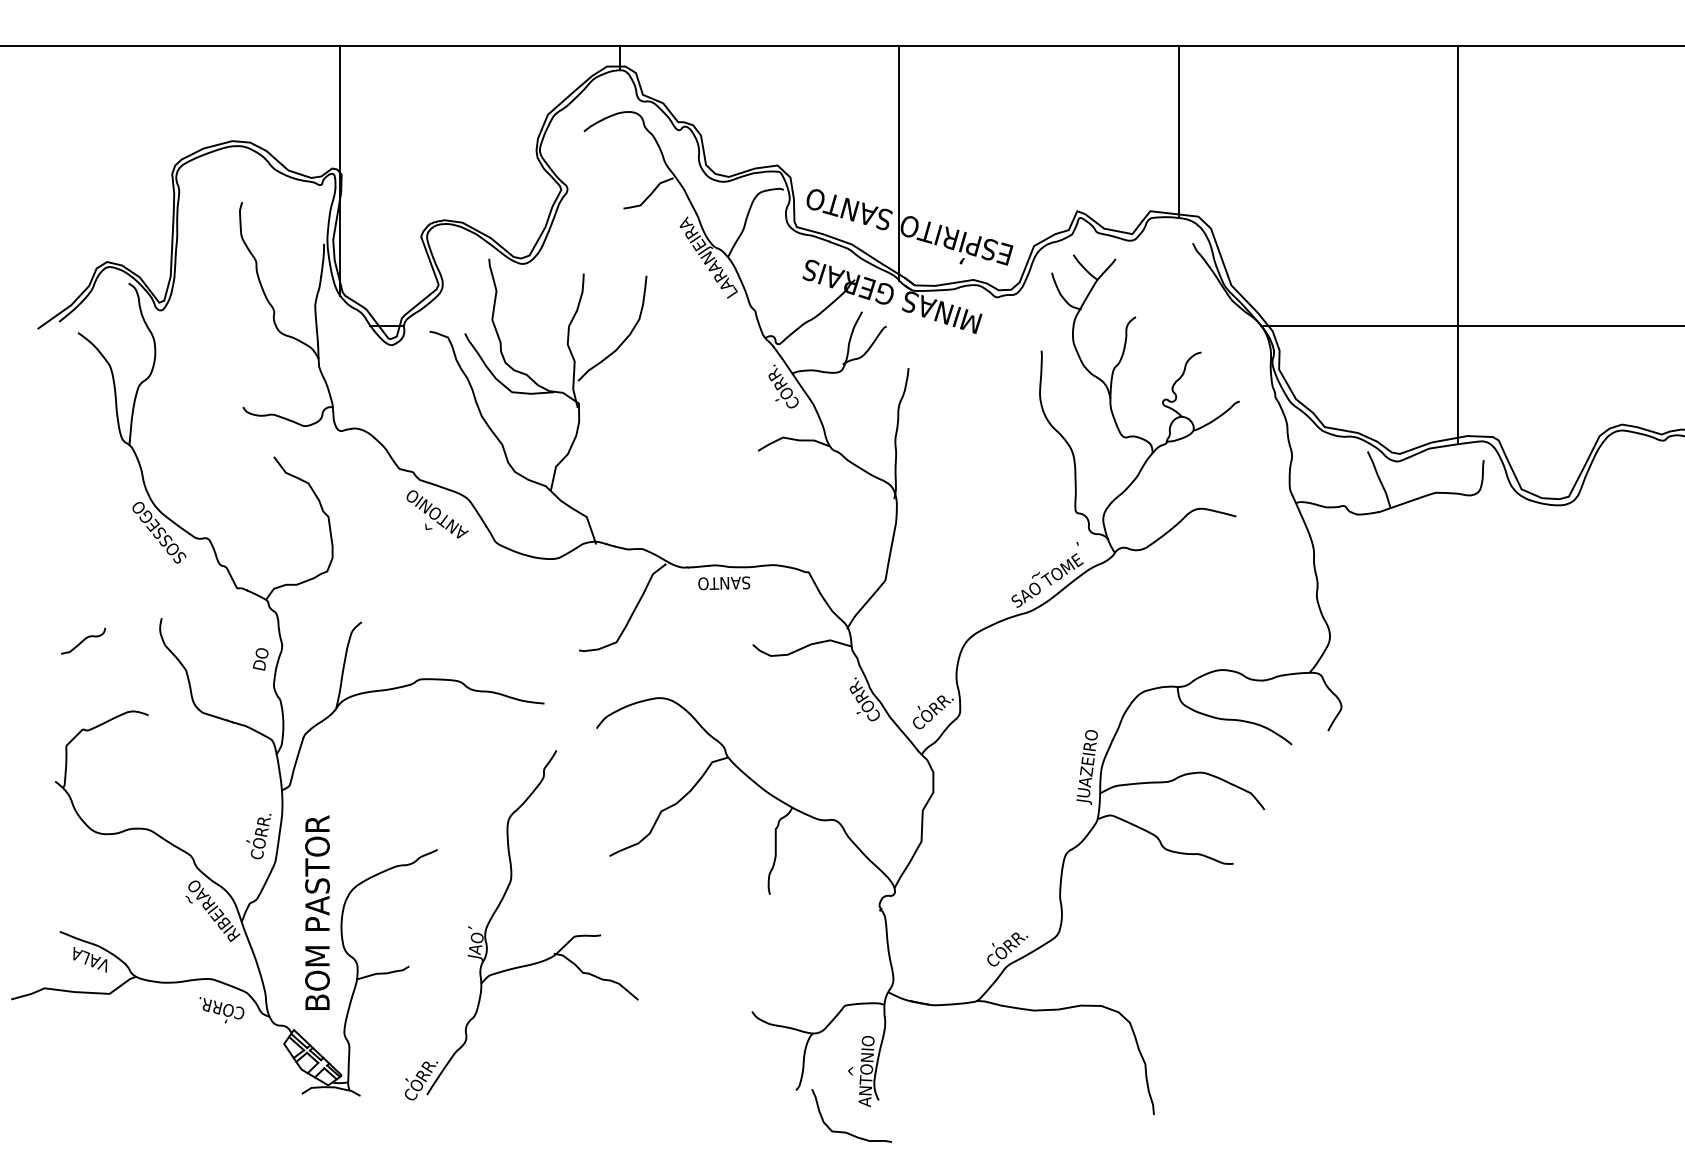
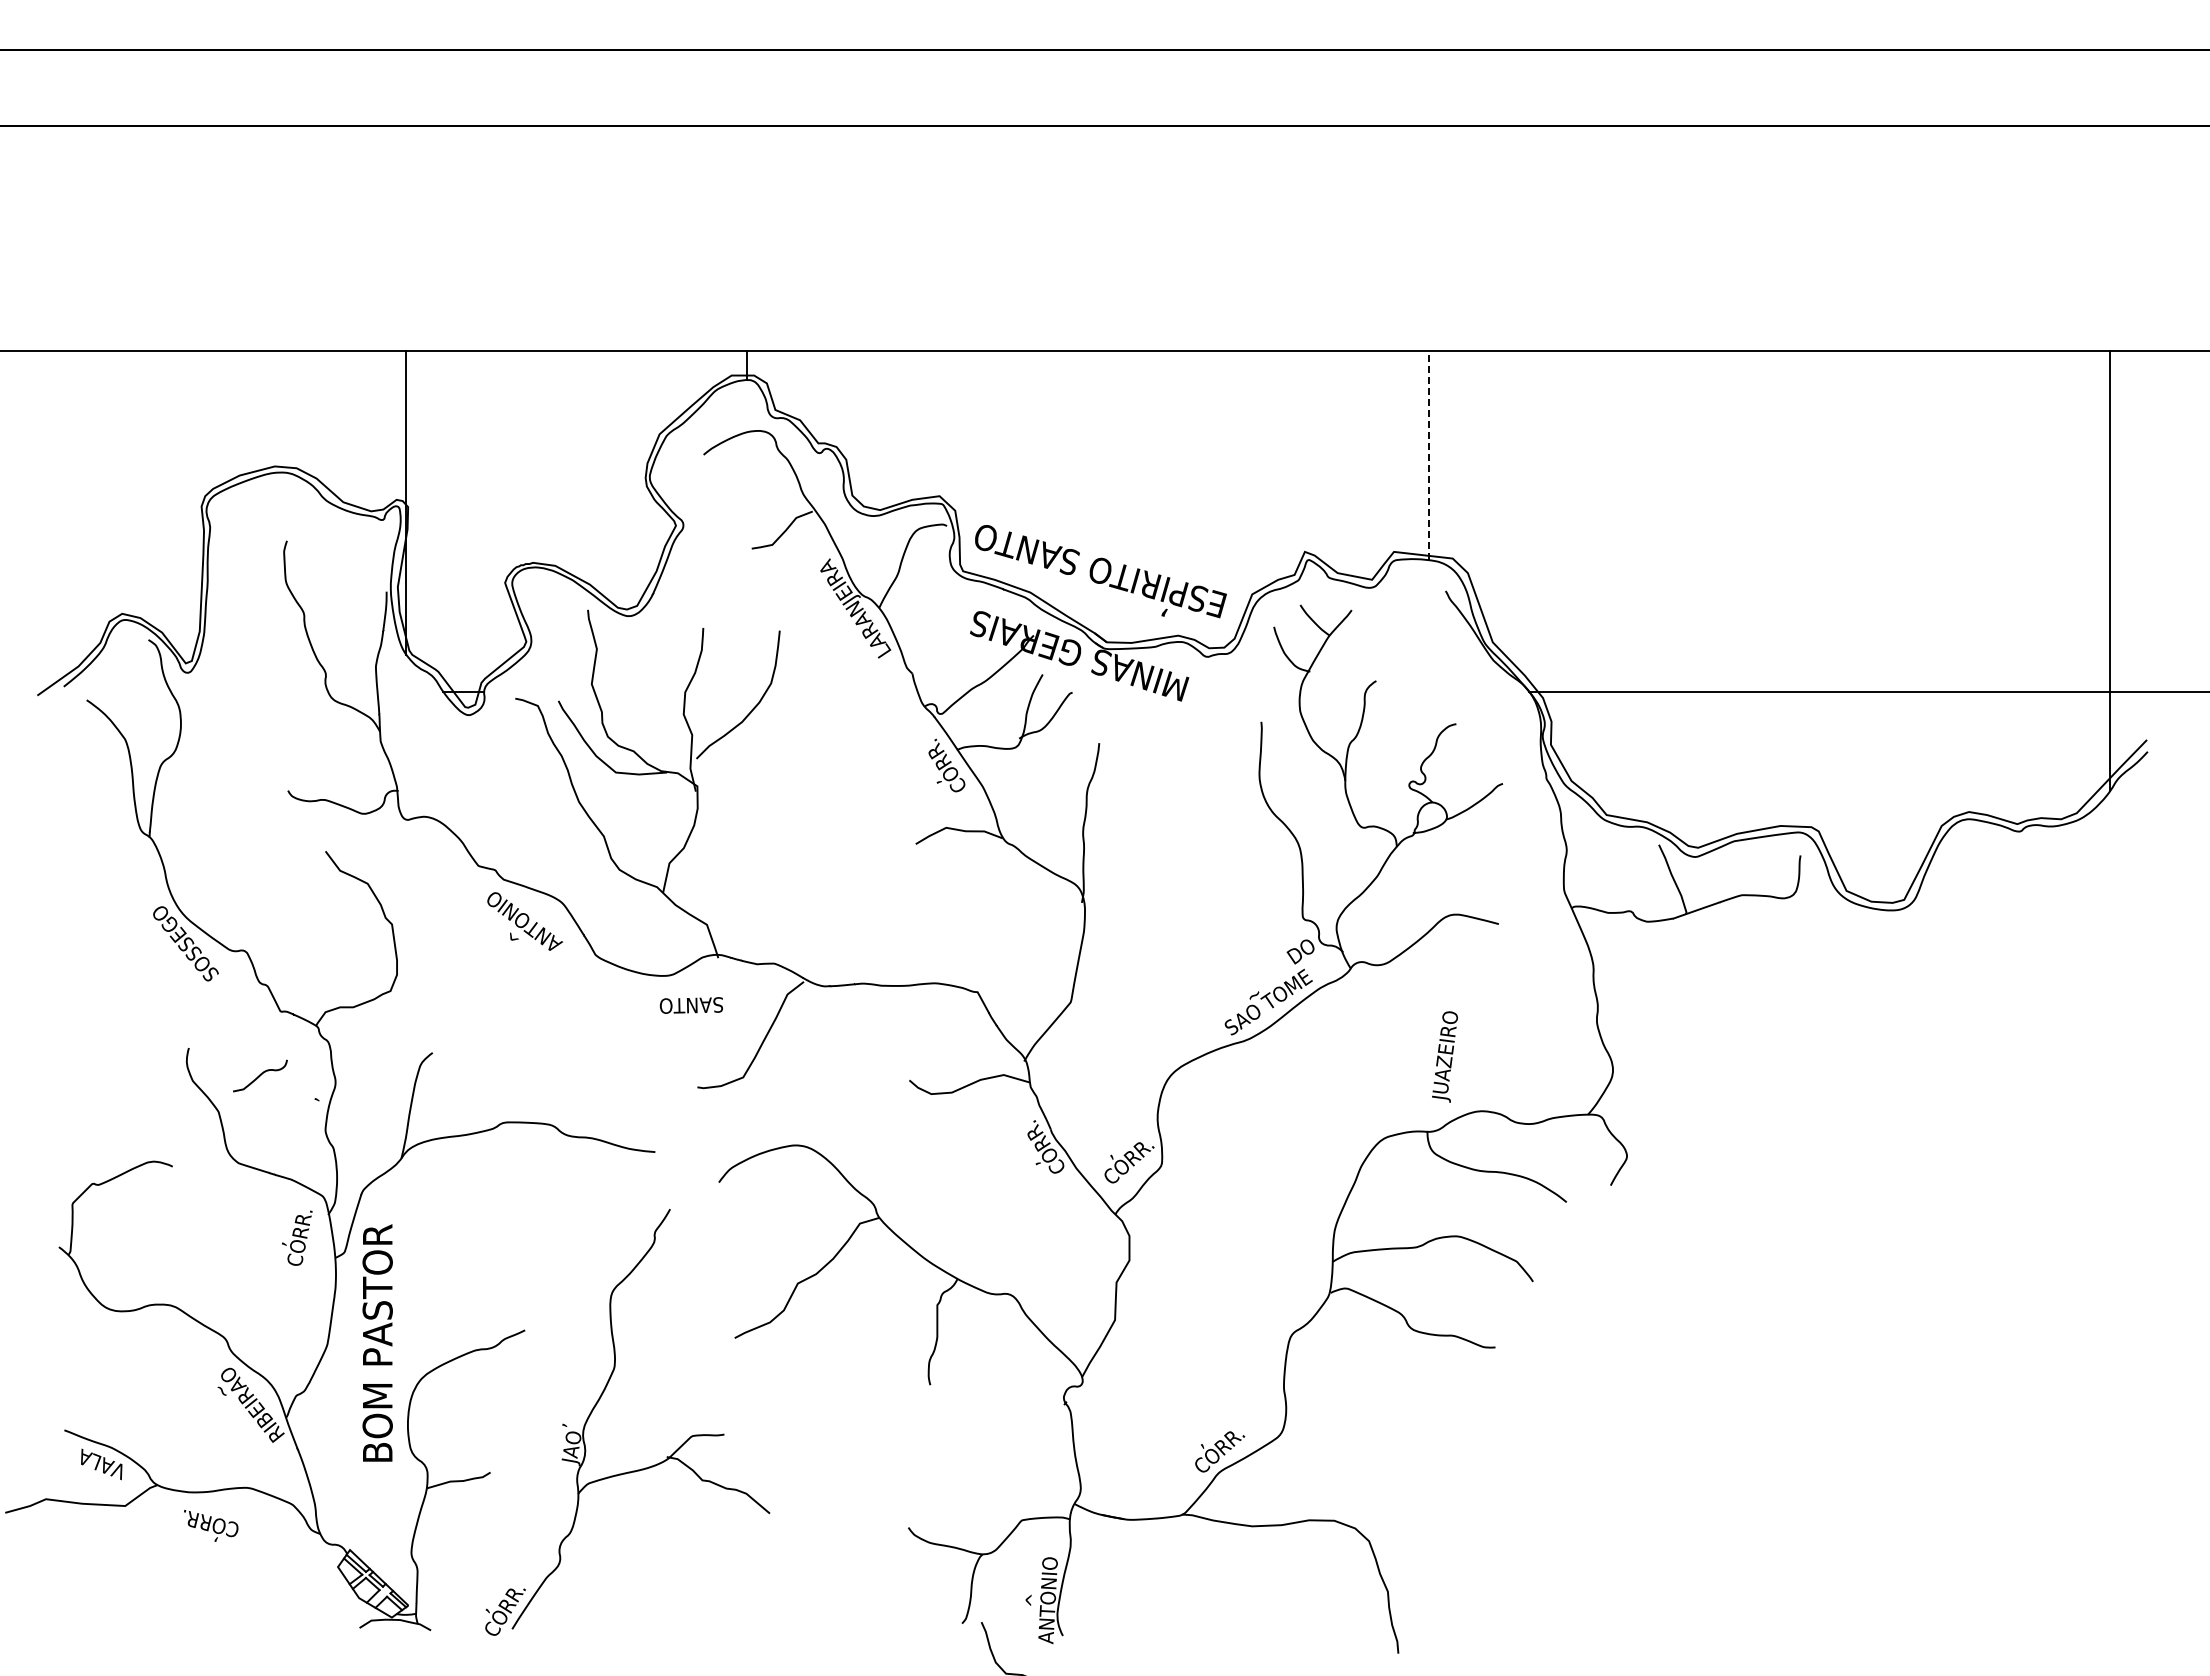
line: (1178, 132) -> (1428, 455), solid -> dashed
line: (898, 163) -> (1087, 493), removed
line: (1458, 244) -> (1769, 592), removed
text: (1073, 539) -> (1300, 951), , -> DO
text: (723, 583) -> (690, 1005), moved
curve: (83, 640) -> (260, 1075), moved
text: (260, 659) -> (309, 1098), DO -> ,
text: (1086, 767) -> (1444, 1056), moved
text: (259, 835) -> (297, 1237), moved
text: (317, 912) -> (377, 1342), moved
text: (222, 1009) -> (211, 1525), moved

